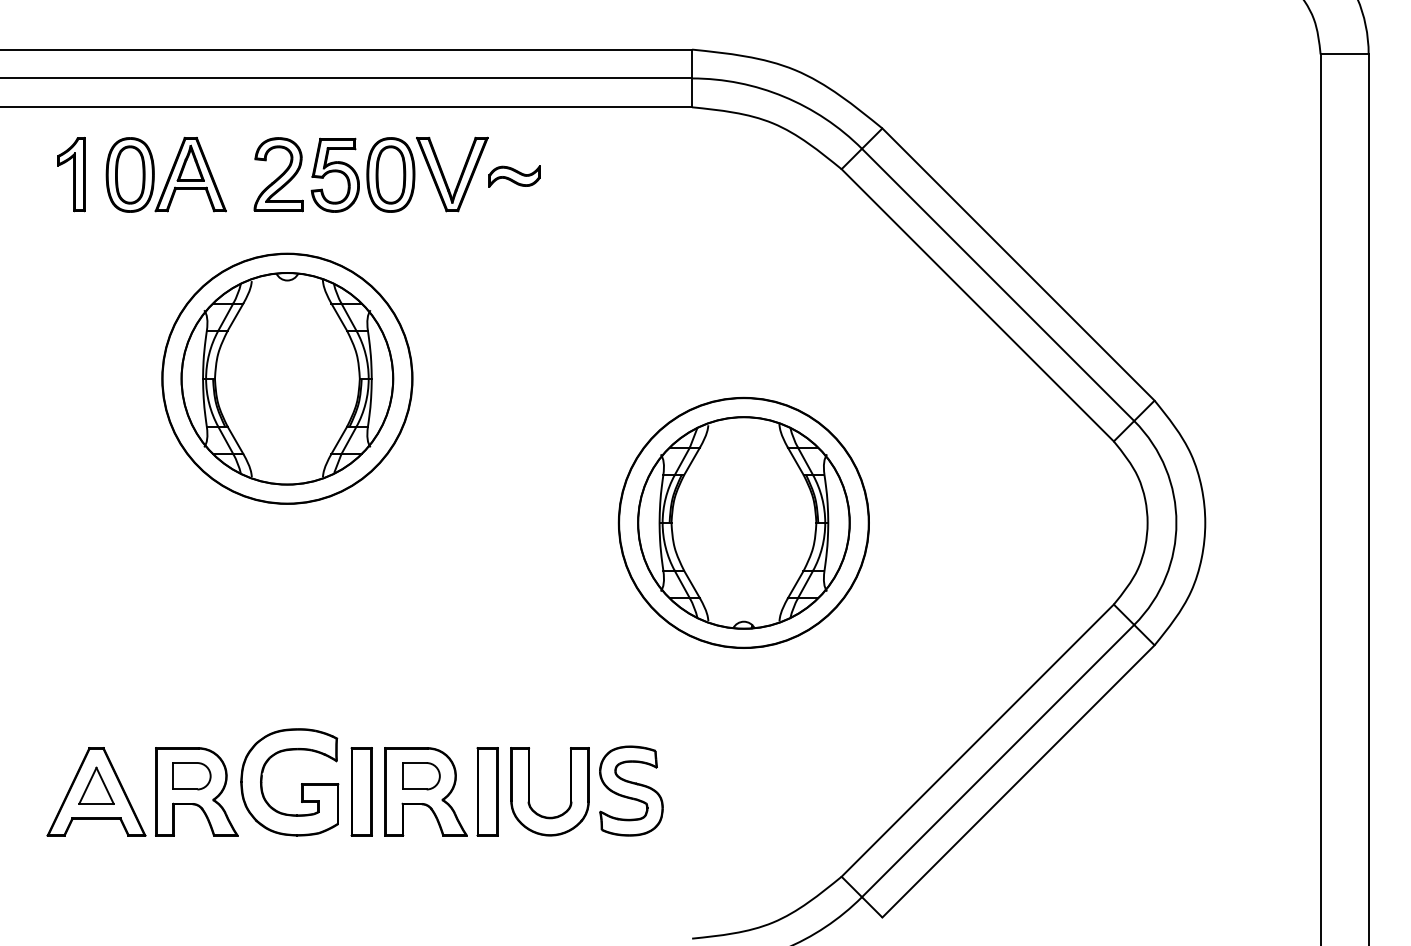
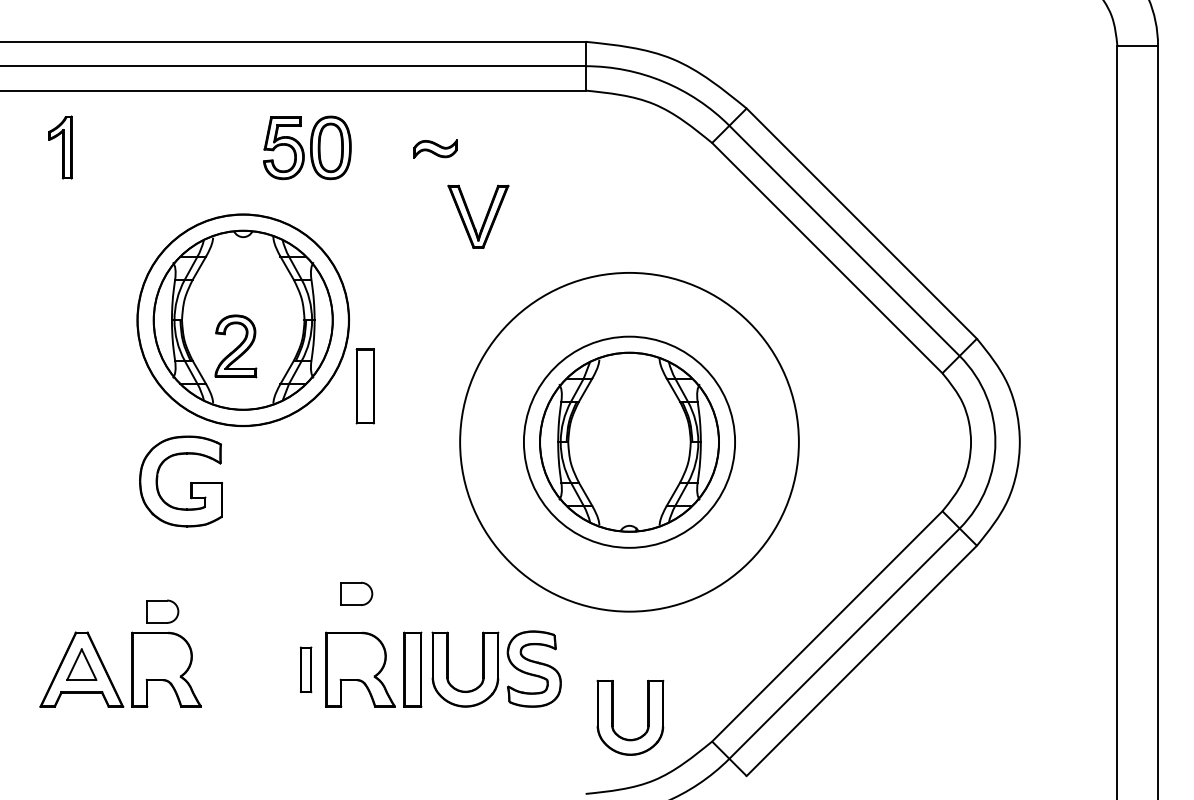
part: (165, 174) -> (140, 147), removed
part: (278, 174) -> (235, 346), moved
part: (445, 177) -> (472, 219), moved
part: (431, 456) -> (365, 386), added
circle: (743, 522) -> (629, 441), size x1.6
part: (191, 776) -> (162, 611), moved
part: (421, 776) -> (356, 594), moved
part: (301, 783) -> (190, 482), moved
part: (361, 791) -> (305, 669), size x0.6
part: (724, 848) -> (613, 717), added

